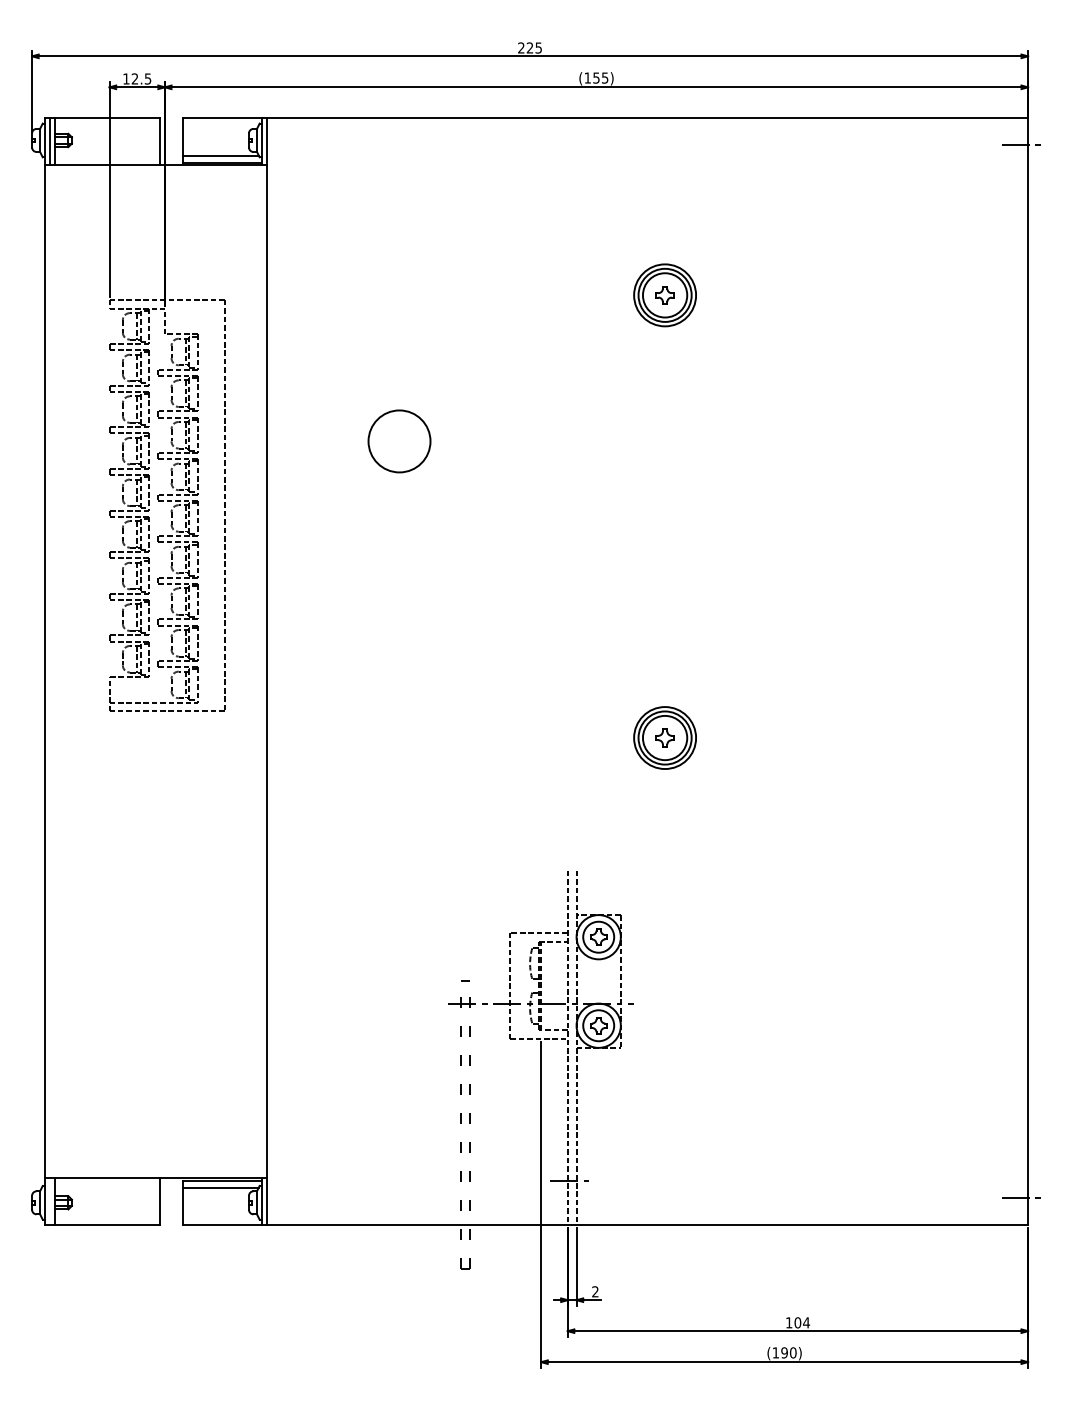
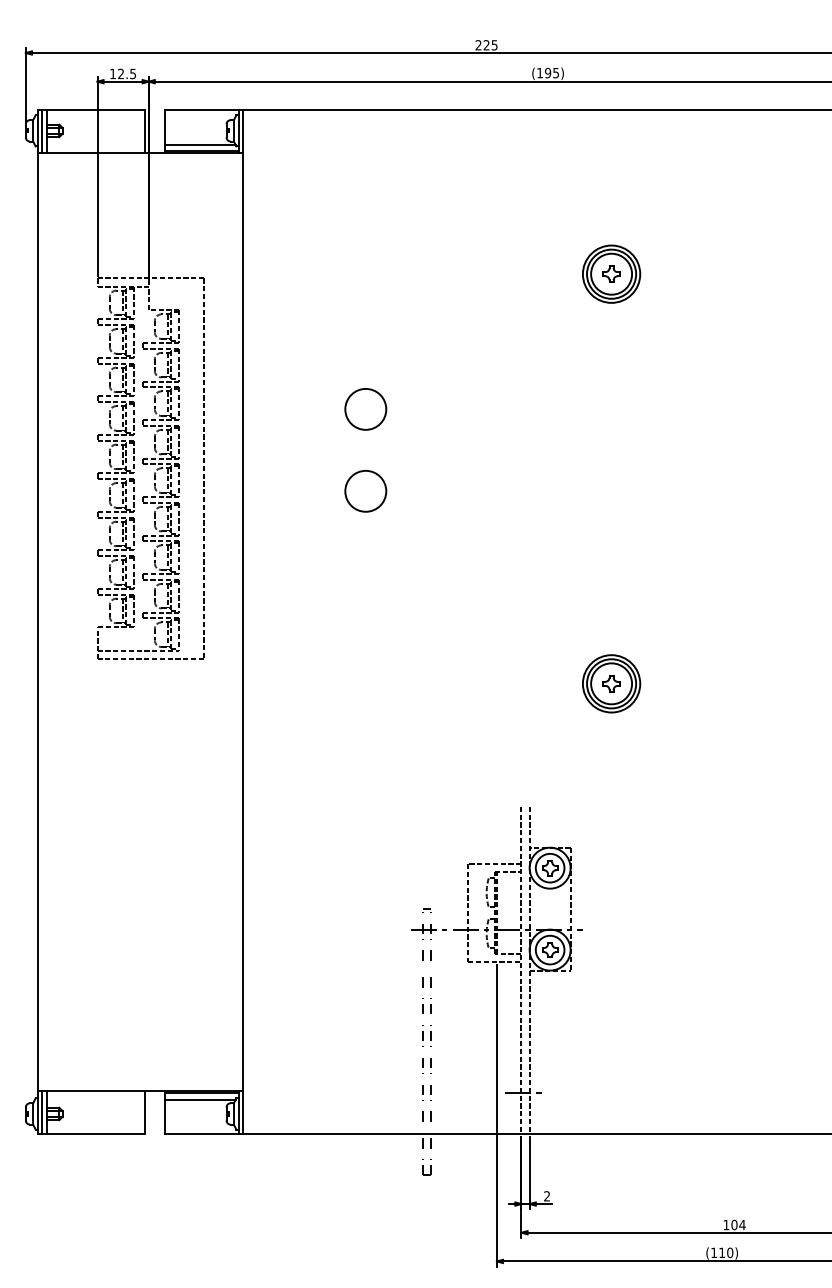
text: (596, 77) -> (548, 72), (155) -> (195)
circle: (399, 441) -> (365, 409), size x0.71
circle: (399, 529) -> (365, 490), added
line: (49, 1201) -> (41, 1112), added
text: (784, 1352) -> (722, 1252), (190) -> (110)

